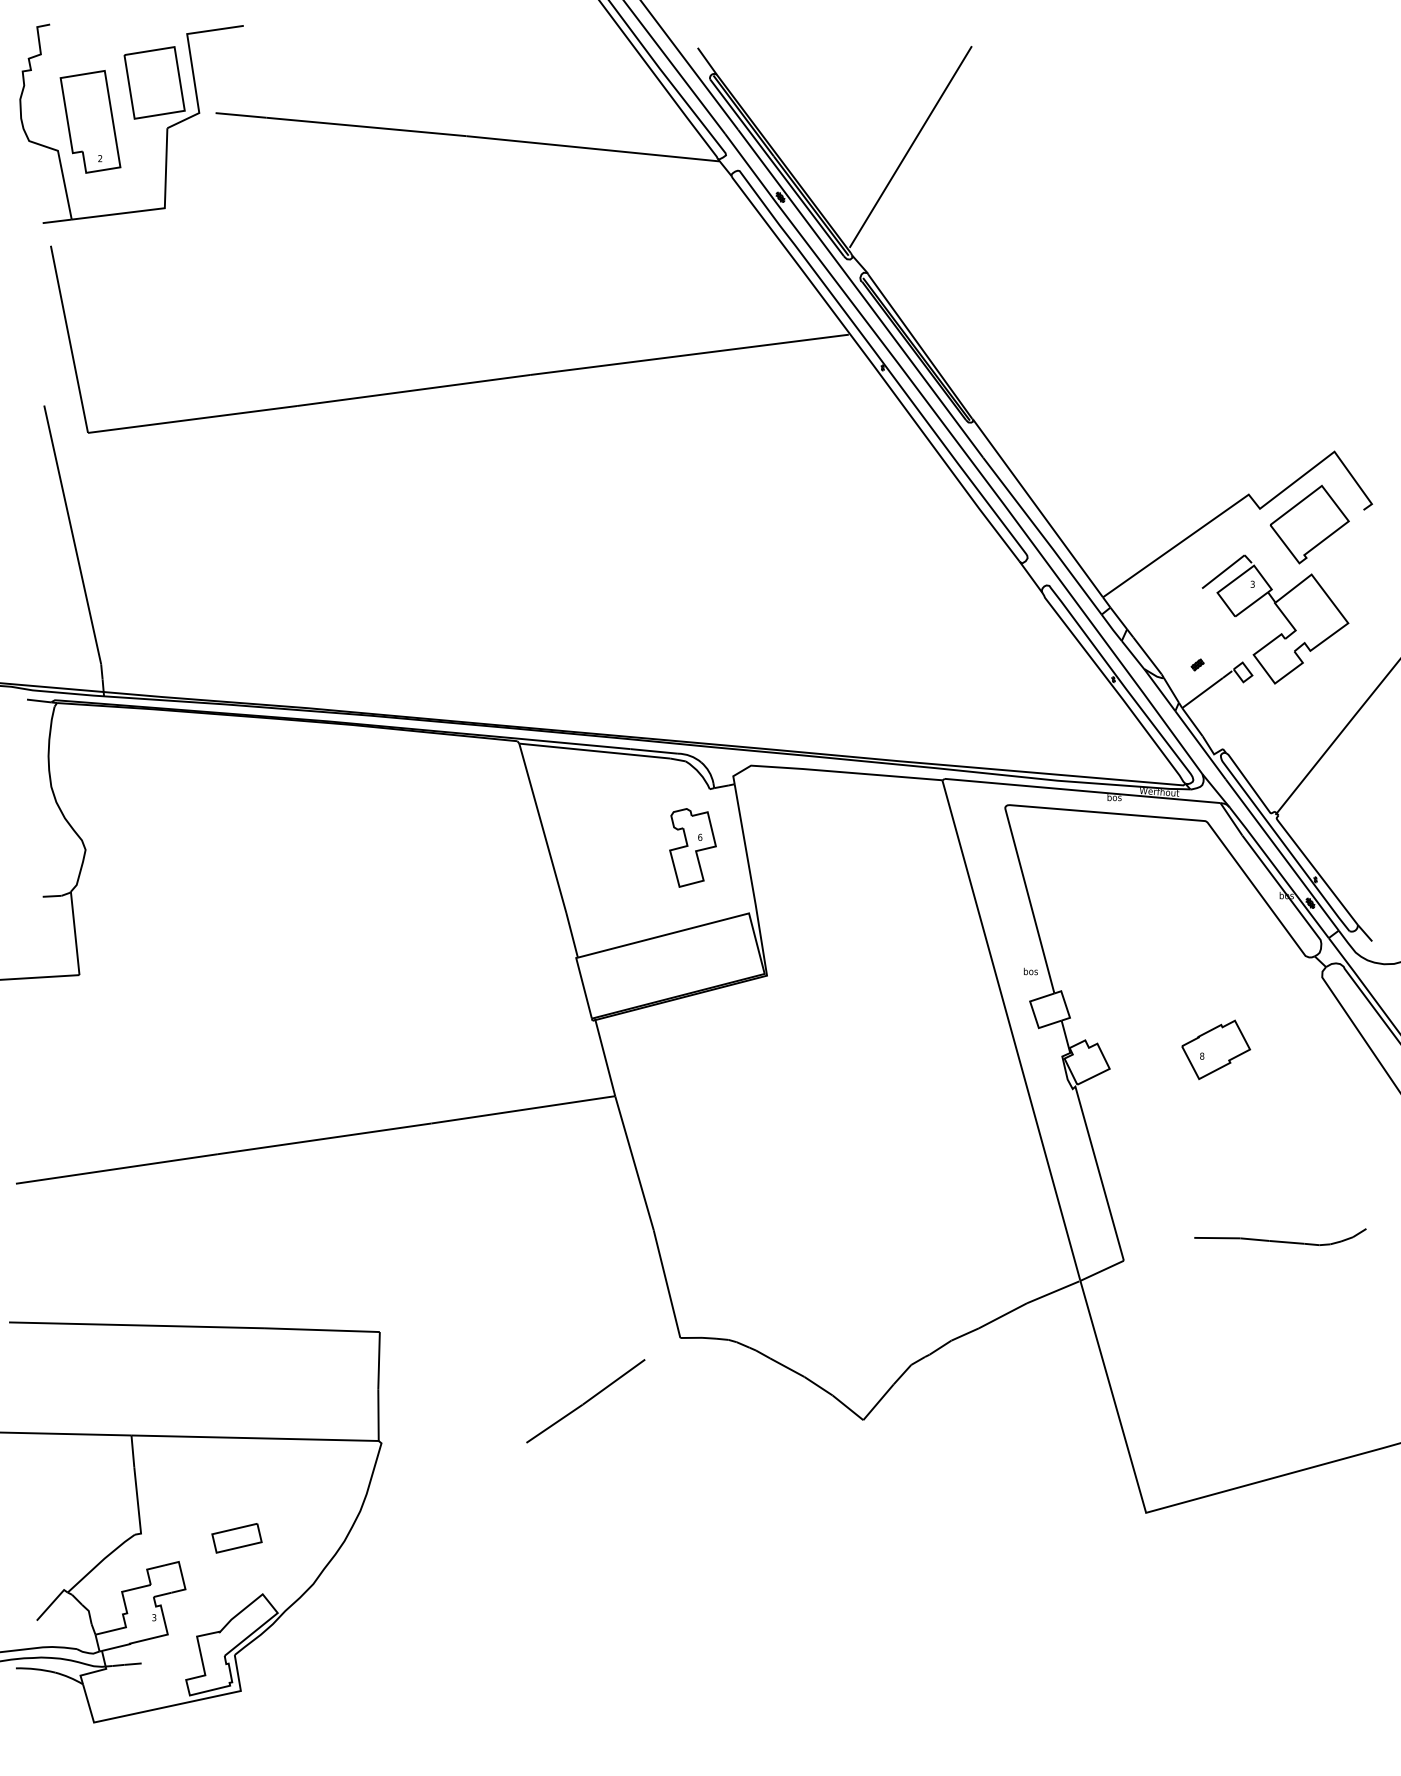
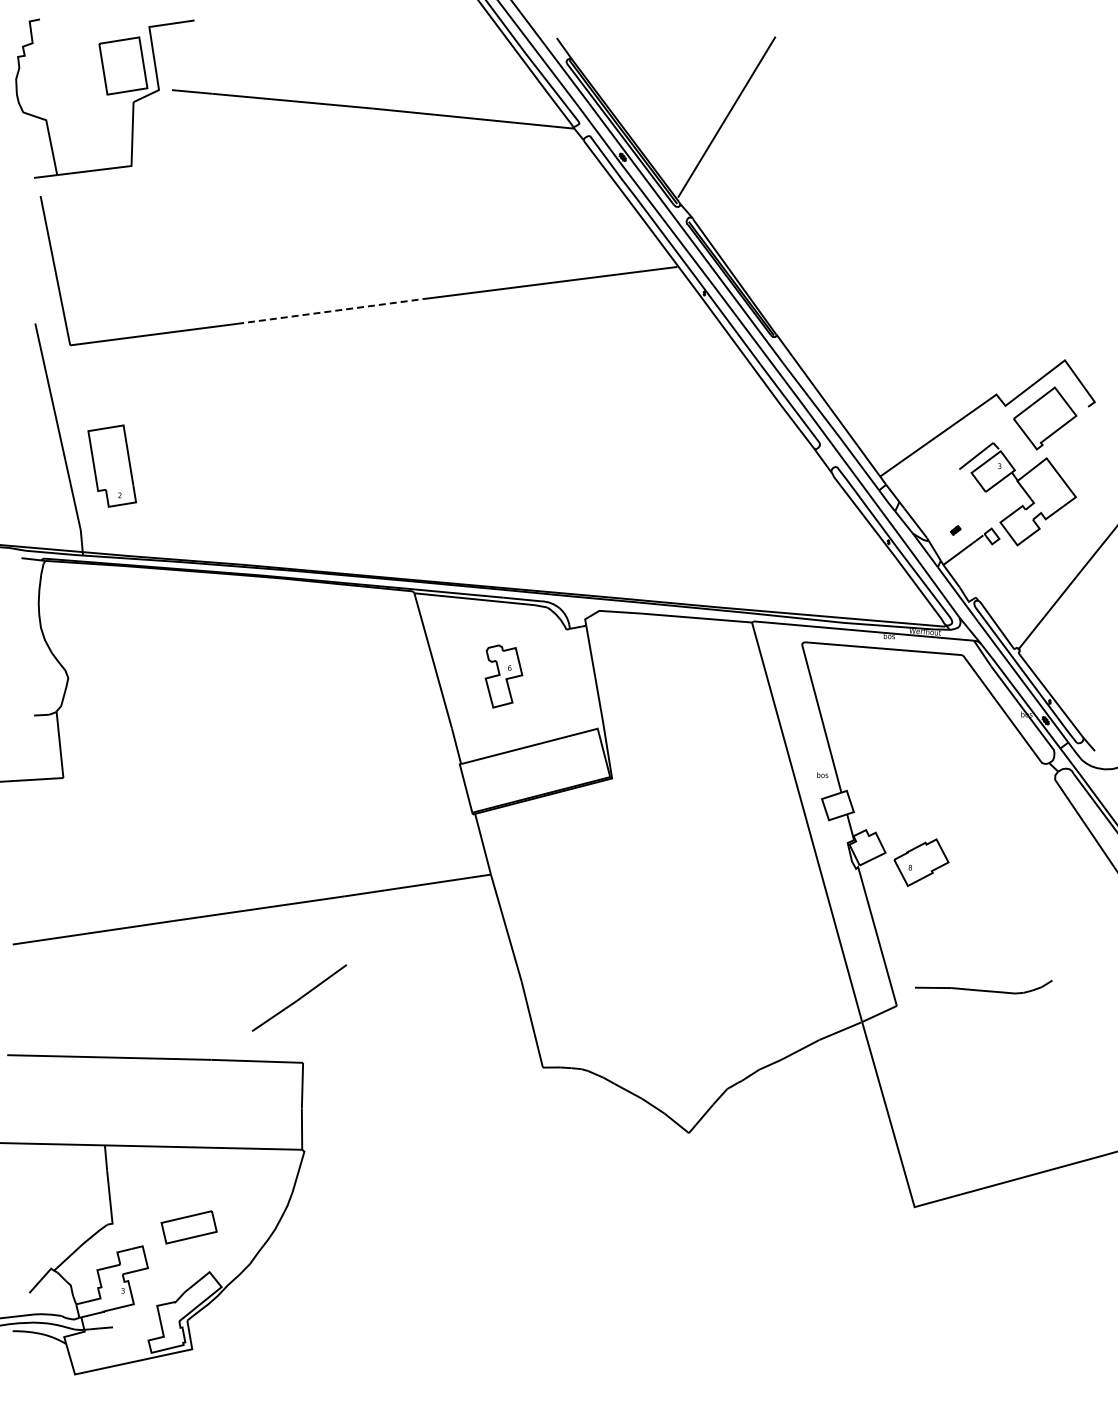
part: (89, 121) -> (111, 465), moved
line: (414, 390) -> (330, 311), solid -> dashed
part: (692, 847) -> (503, 676), moved
part: (1216, 1049) -> (921, 862), moved
part: (1280, 1237) -> (983, 987), moved
line: (585, 1400) -> (299, 997), moved
part: (236, 1538) -> (188, 1227), size x1.4

